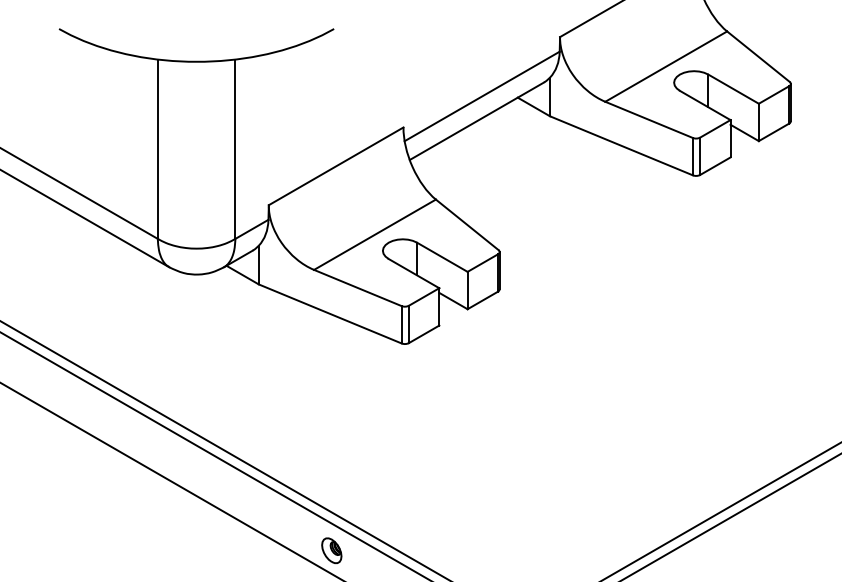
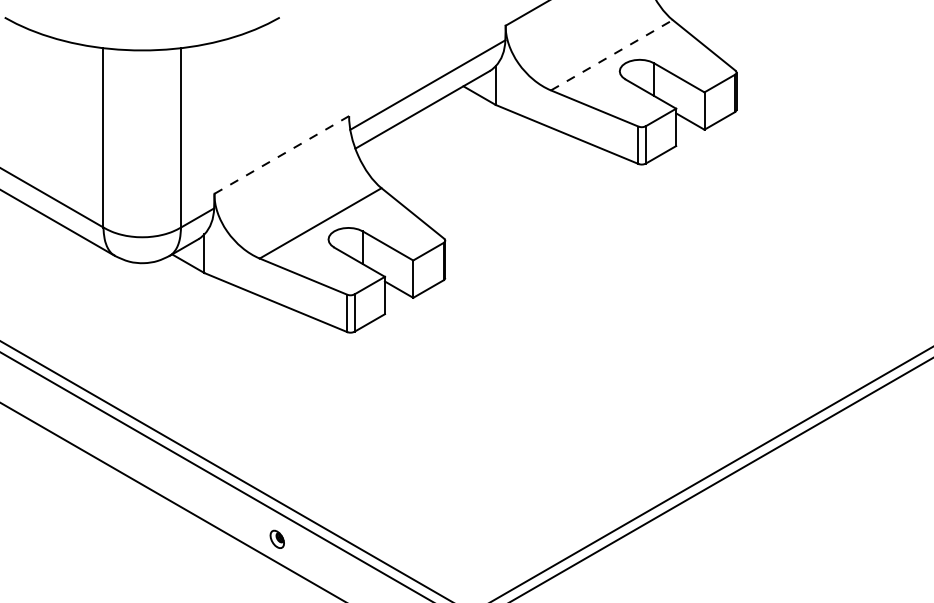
line: (666, 66) -> (612, 55), solid -> dashed
line: (335, 165) -> (281, 154), solid -> dashed
part: (330, 550) -> (276, 539), size x0.7

